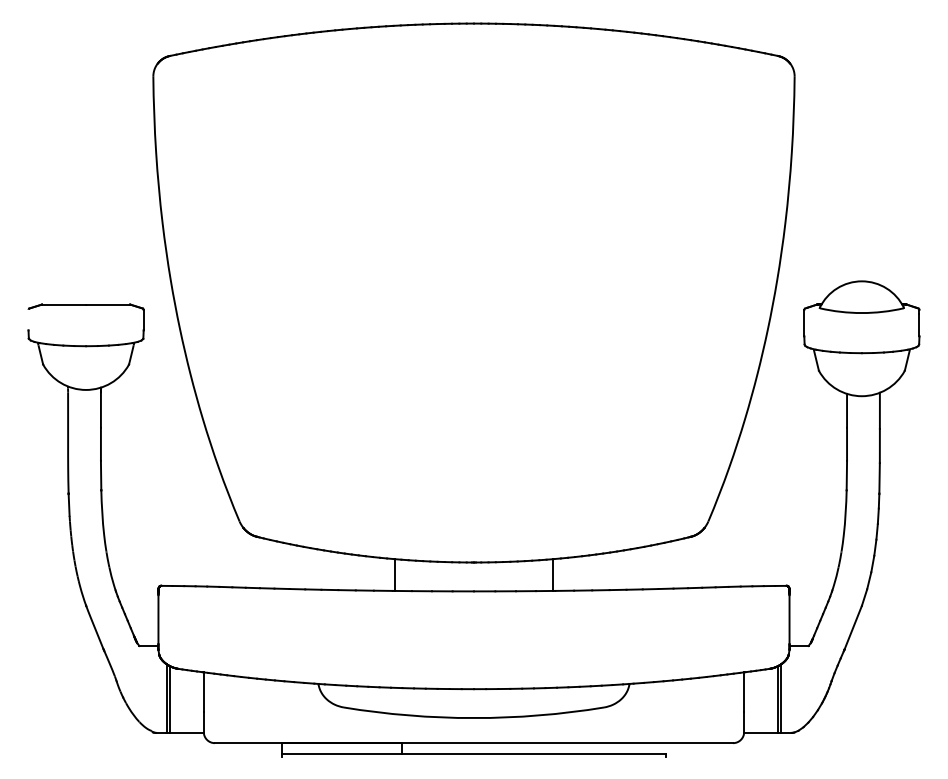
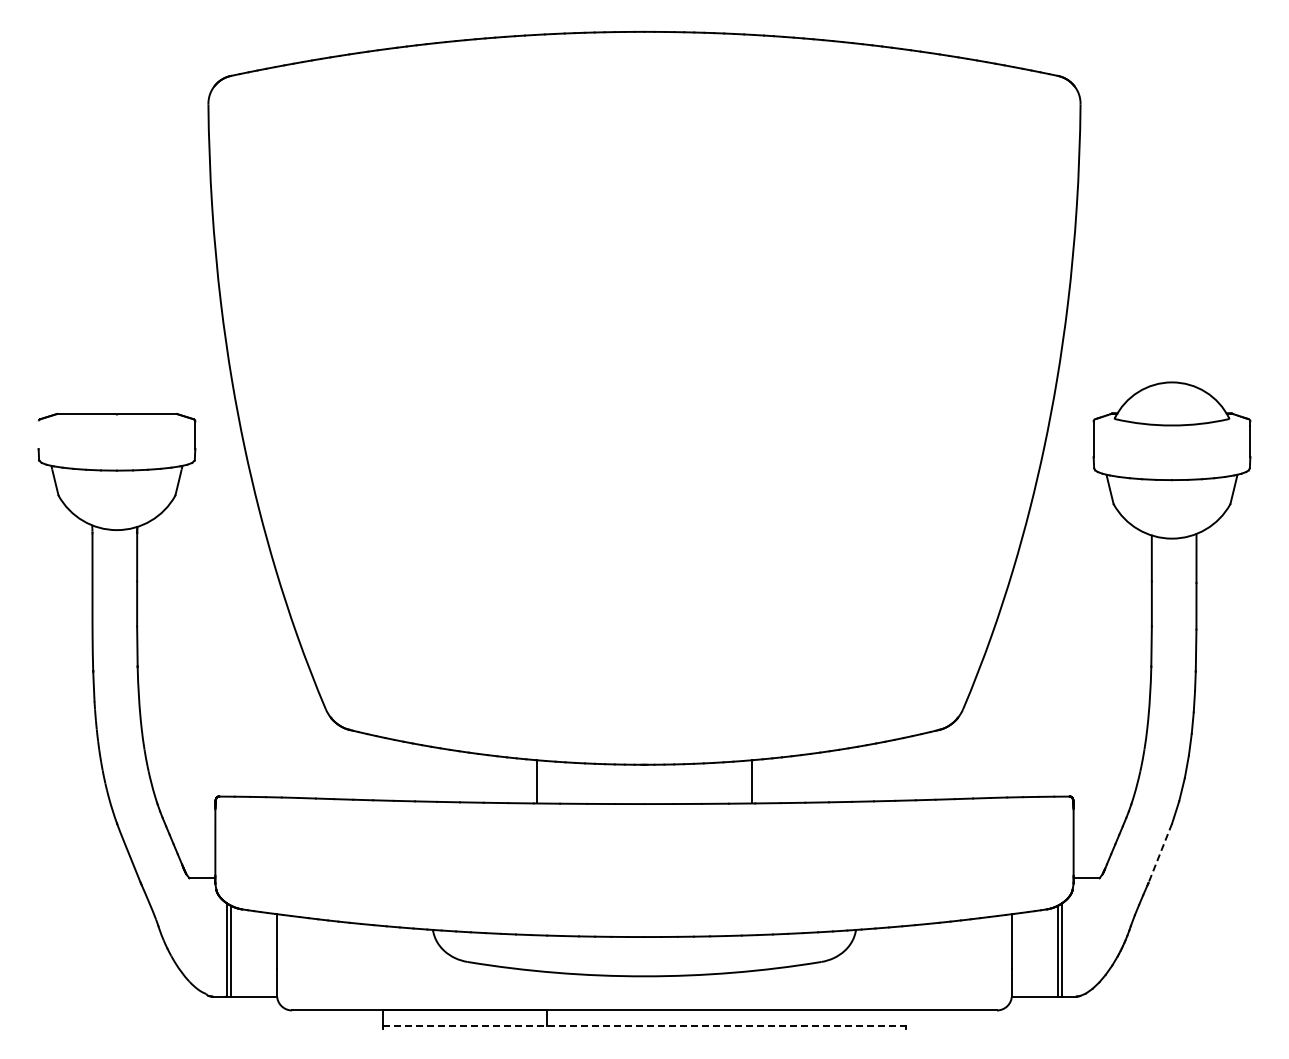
line: (853, 627) -> (1160, 853), solid -> dashed
line: (474, 754) -> (644, 1025), solid -> dashed

